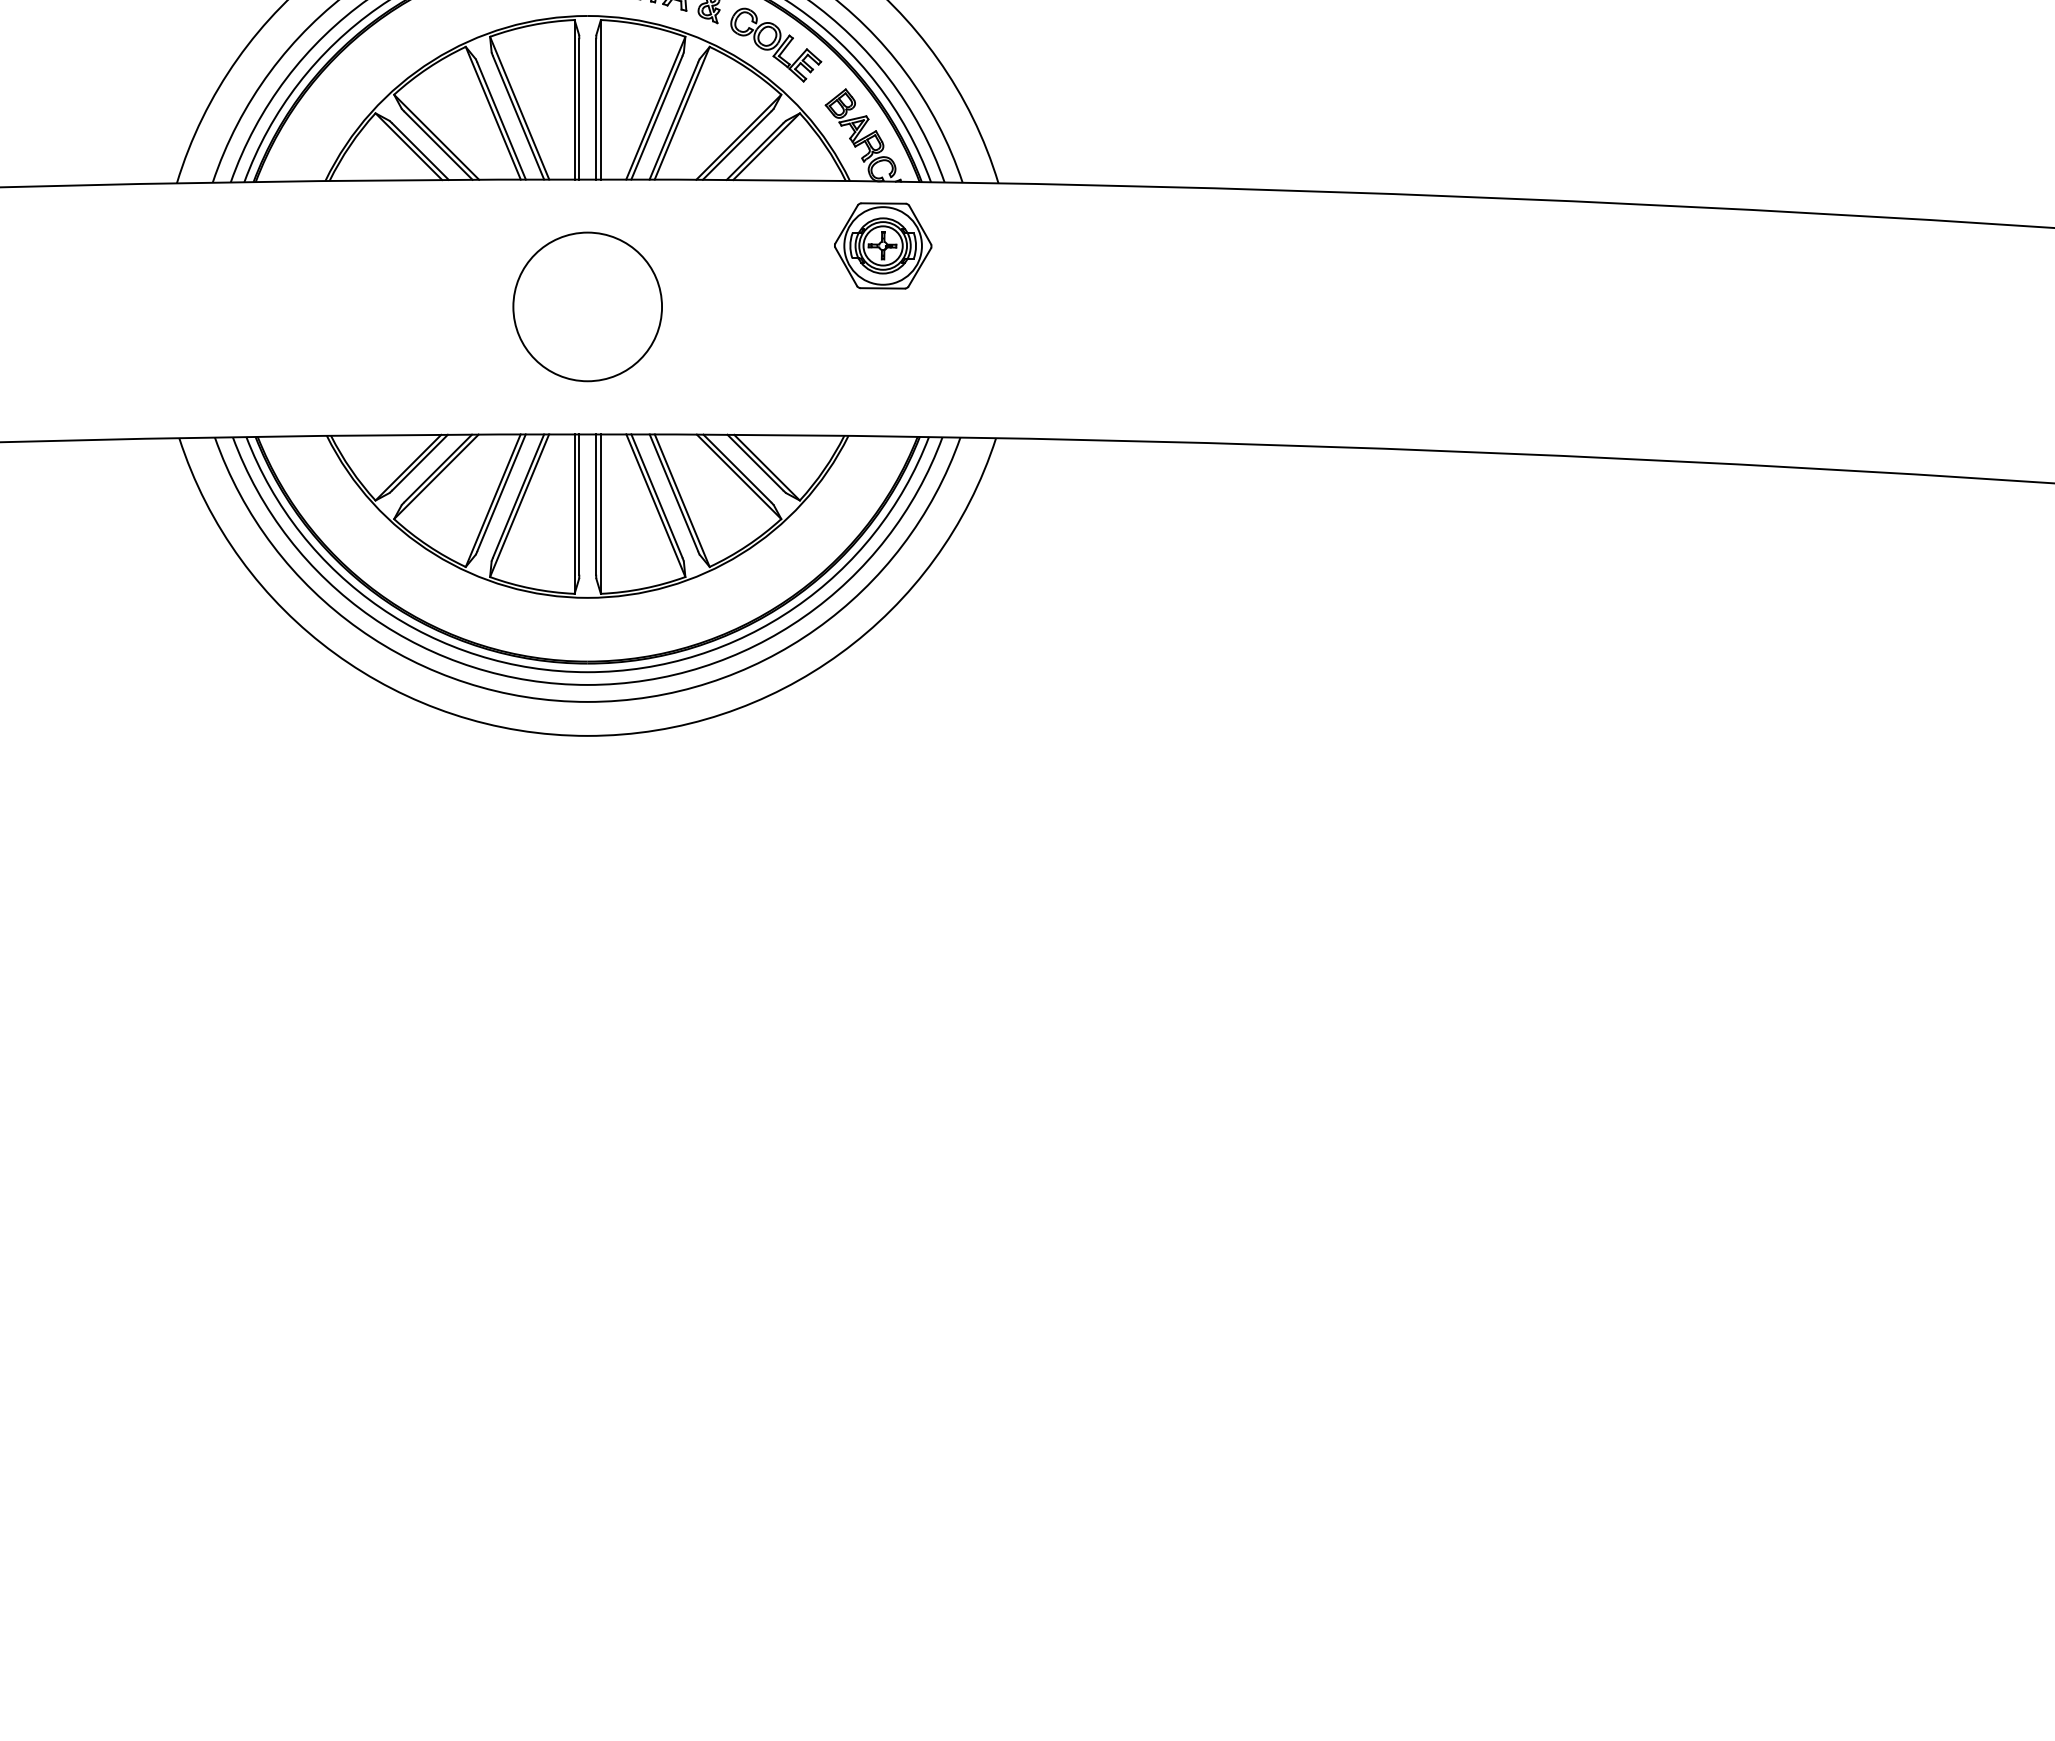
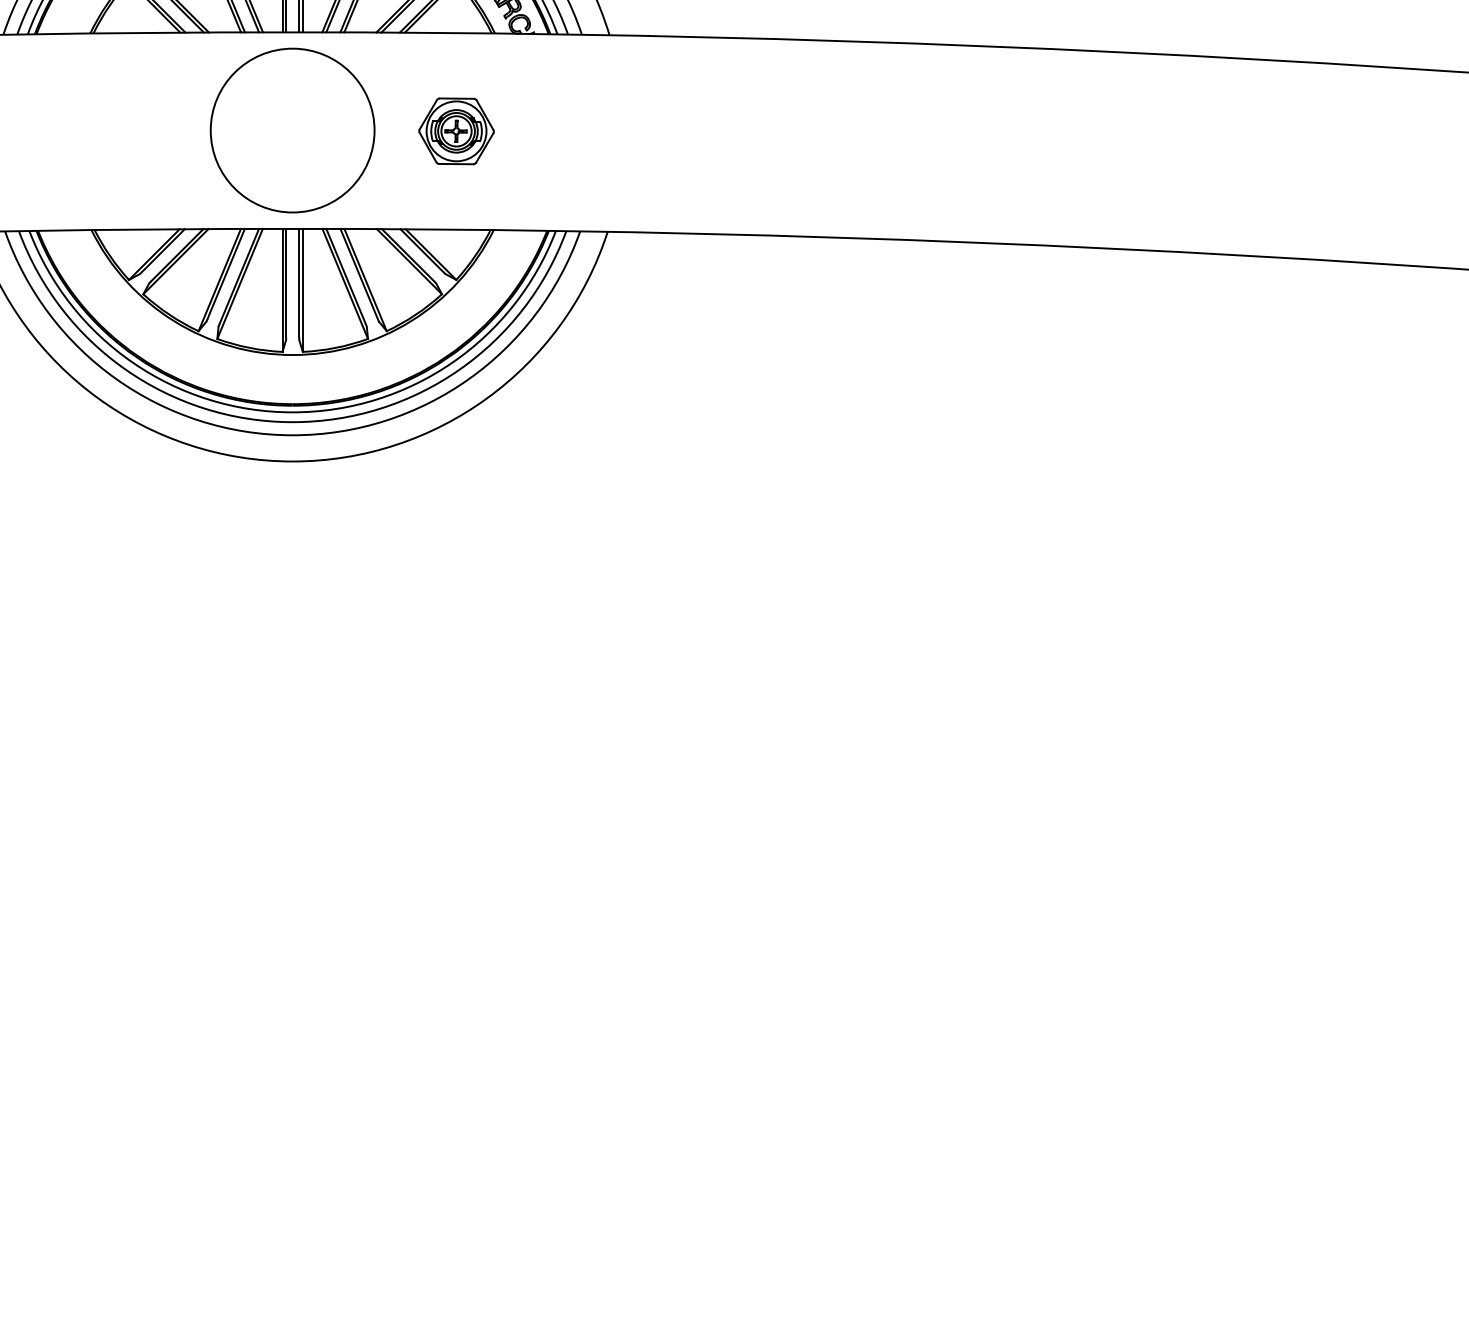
part: (883, 245) -> (456, 131), moved
circle: (587, 306) -> (292, 130), size x1.43

